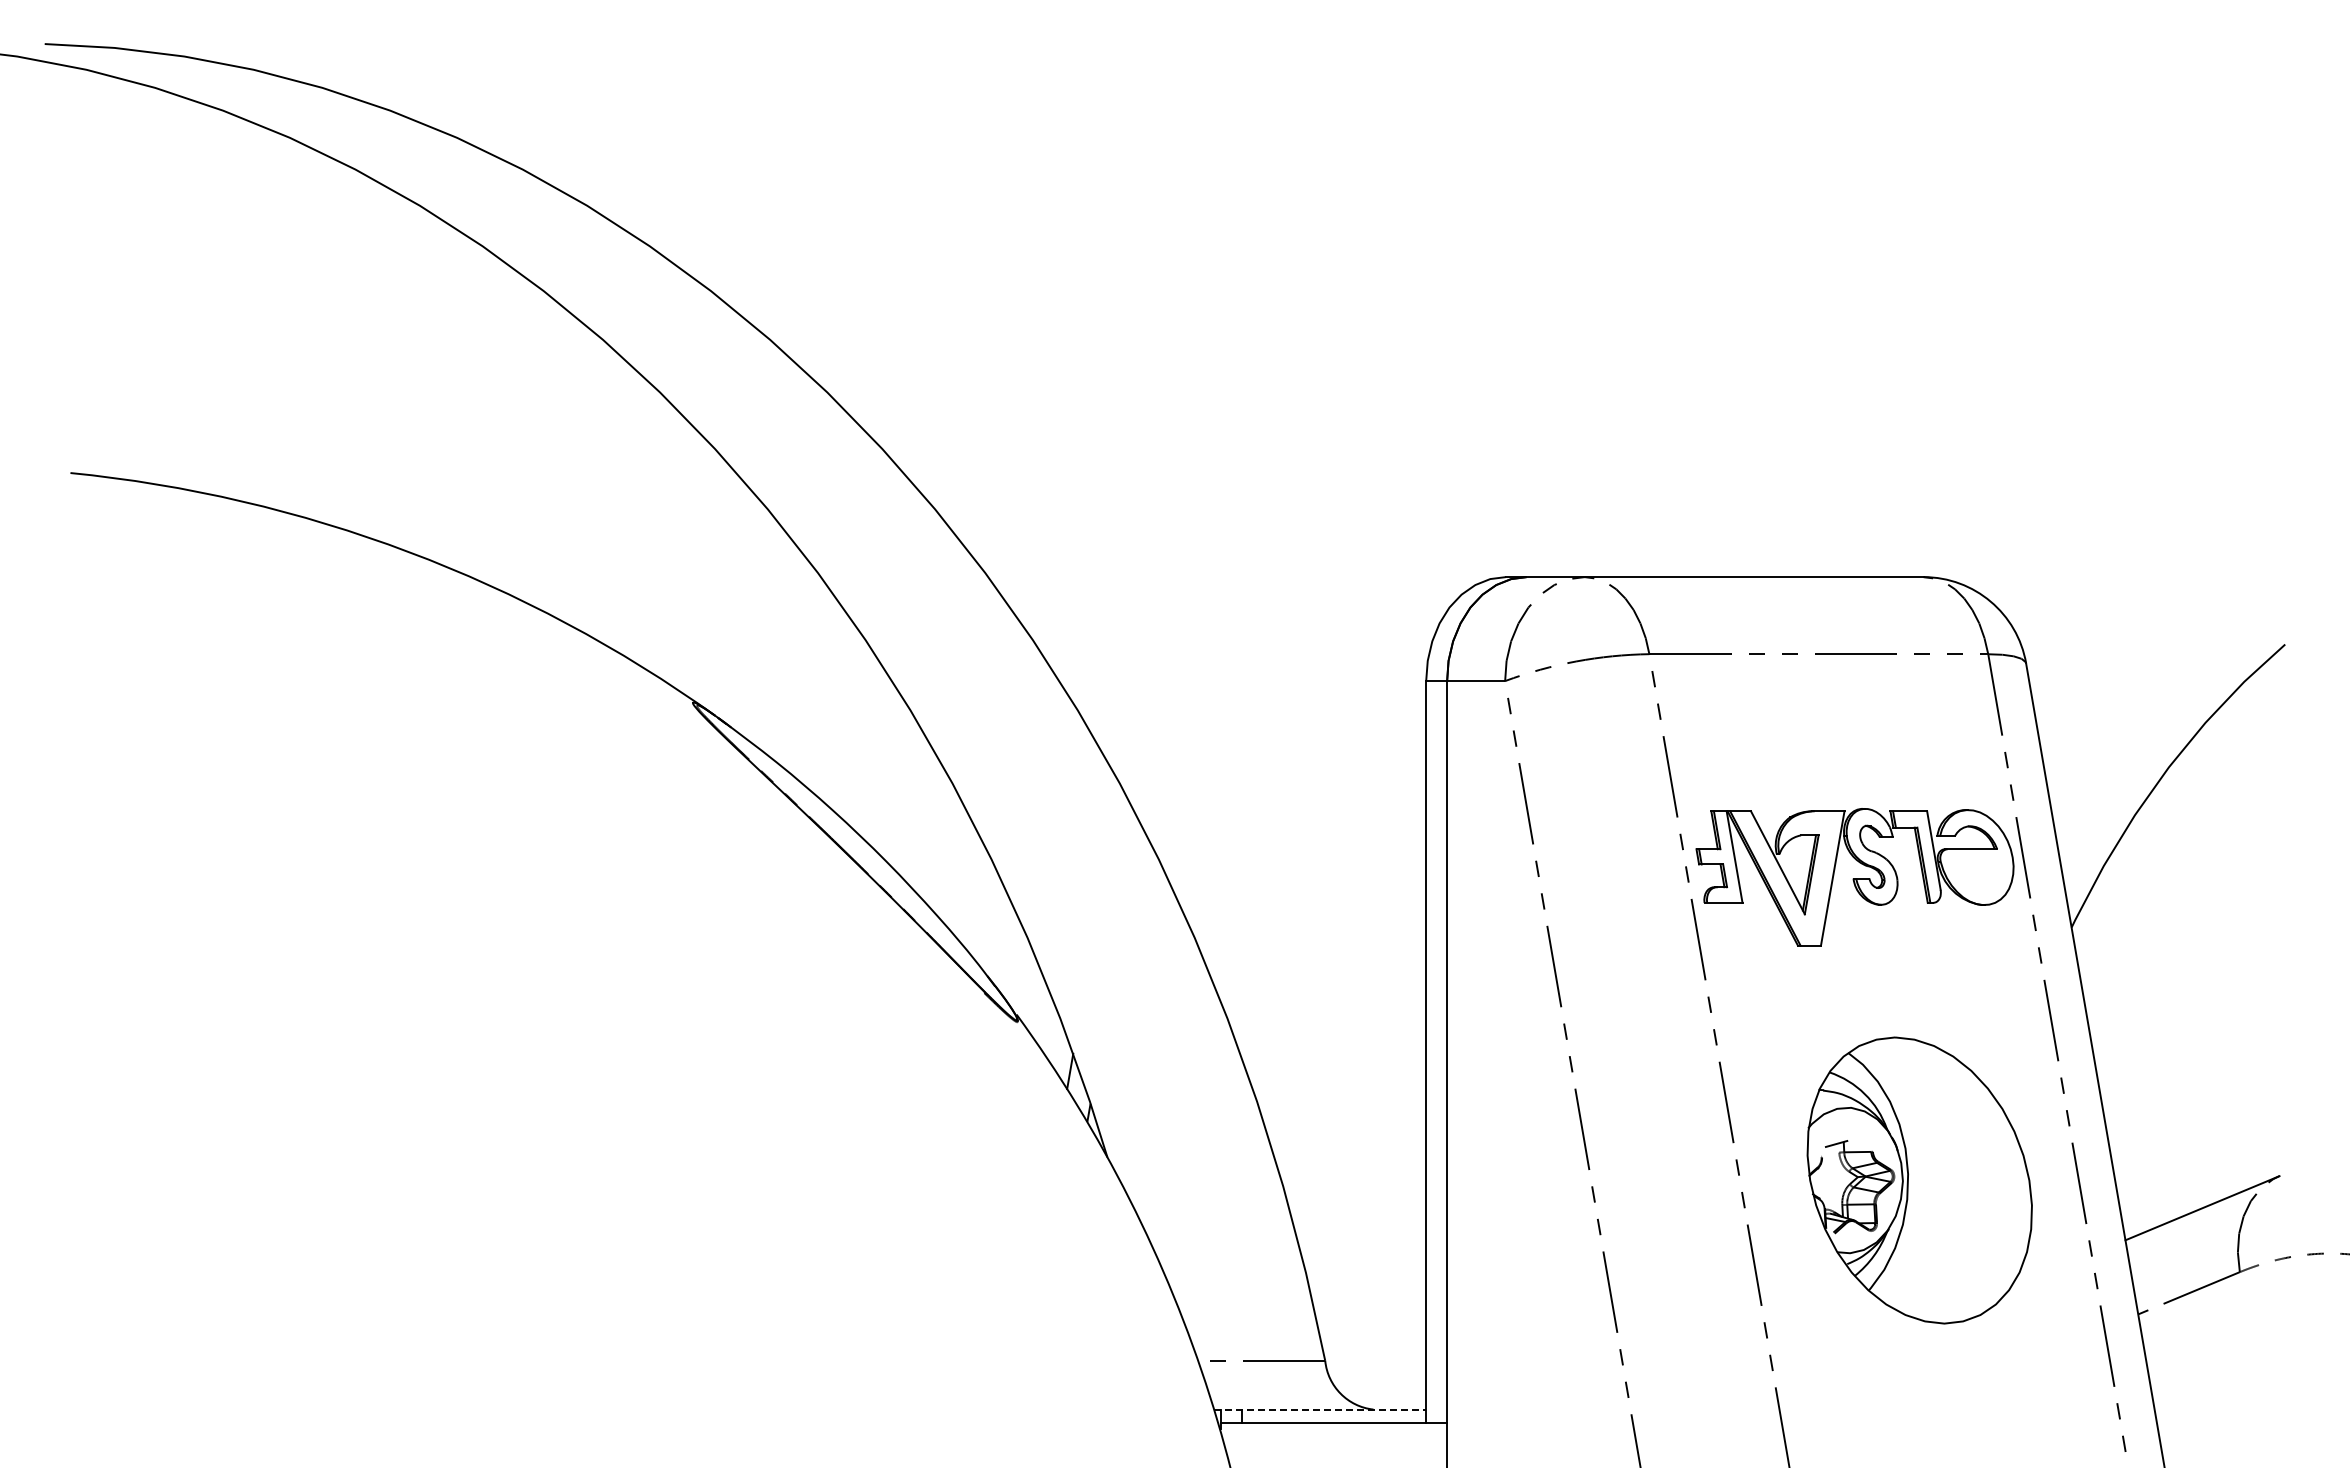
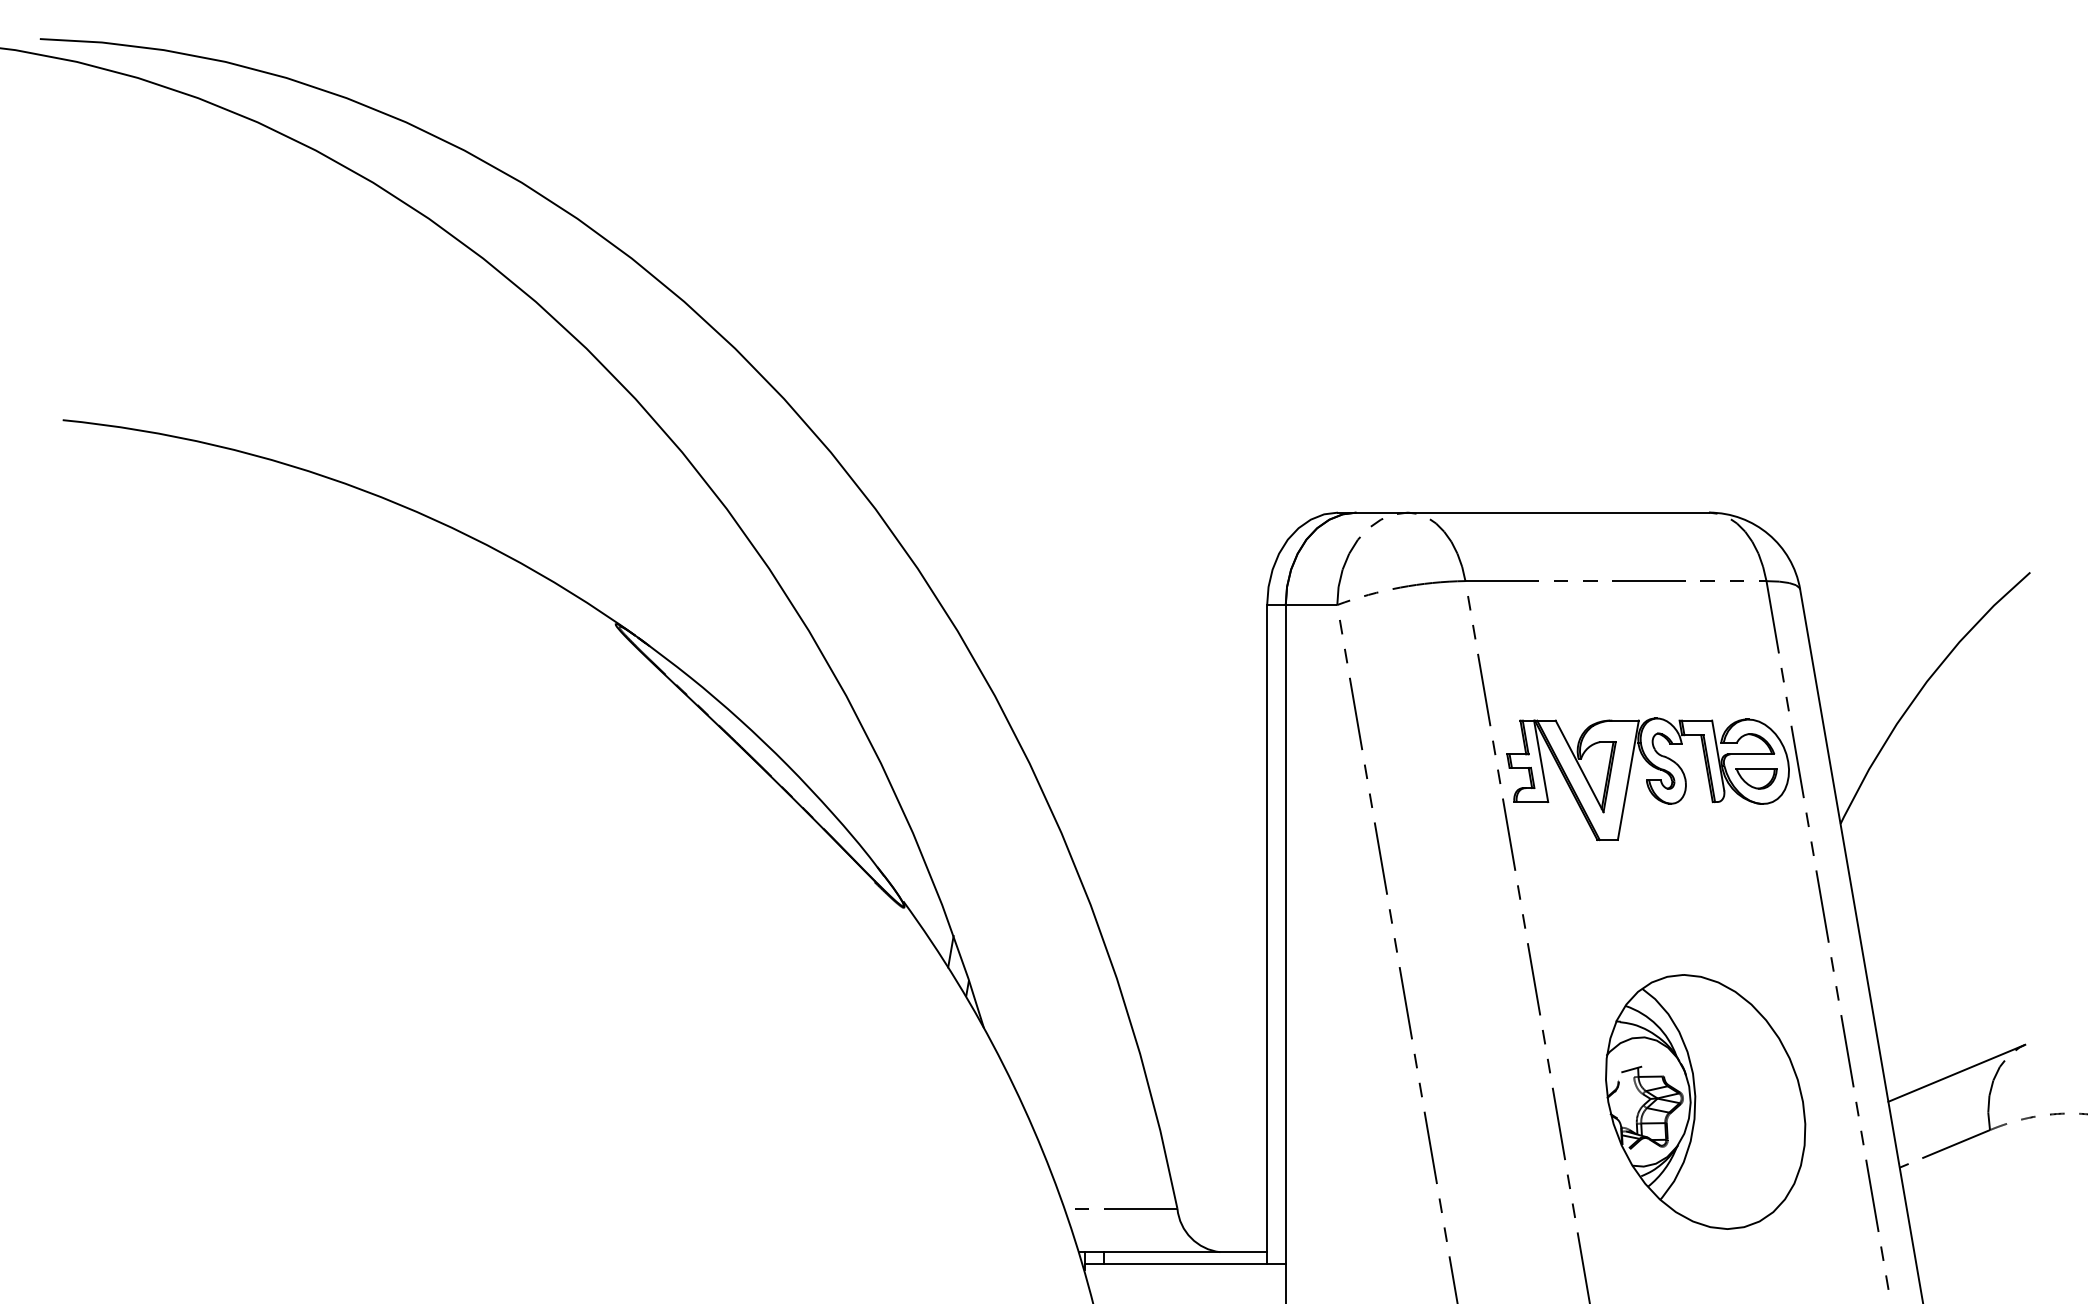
part: (1976, 876) -> (1756, 778), added
part: (1919, 1180) -> (1705, 1101), moved
line: (1320, 1409) -> (1173, 1252), dashed -> solid

